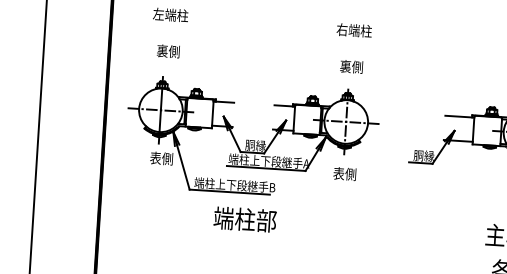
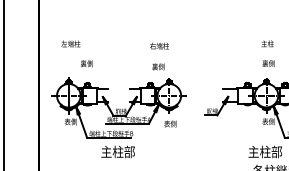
text: (354, 29) -> (159, 45), moved
text: (167, 50) -> (86, 63), moved
text: (351, 66) -> (158, 66), moved
text: (223, 217) -> (106, 151), 端柱部 -> 主柱部

